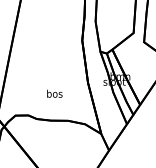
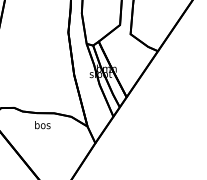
text: (54, 94) -> (42, 125), moved

